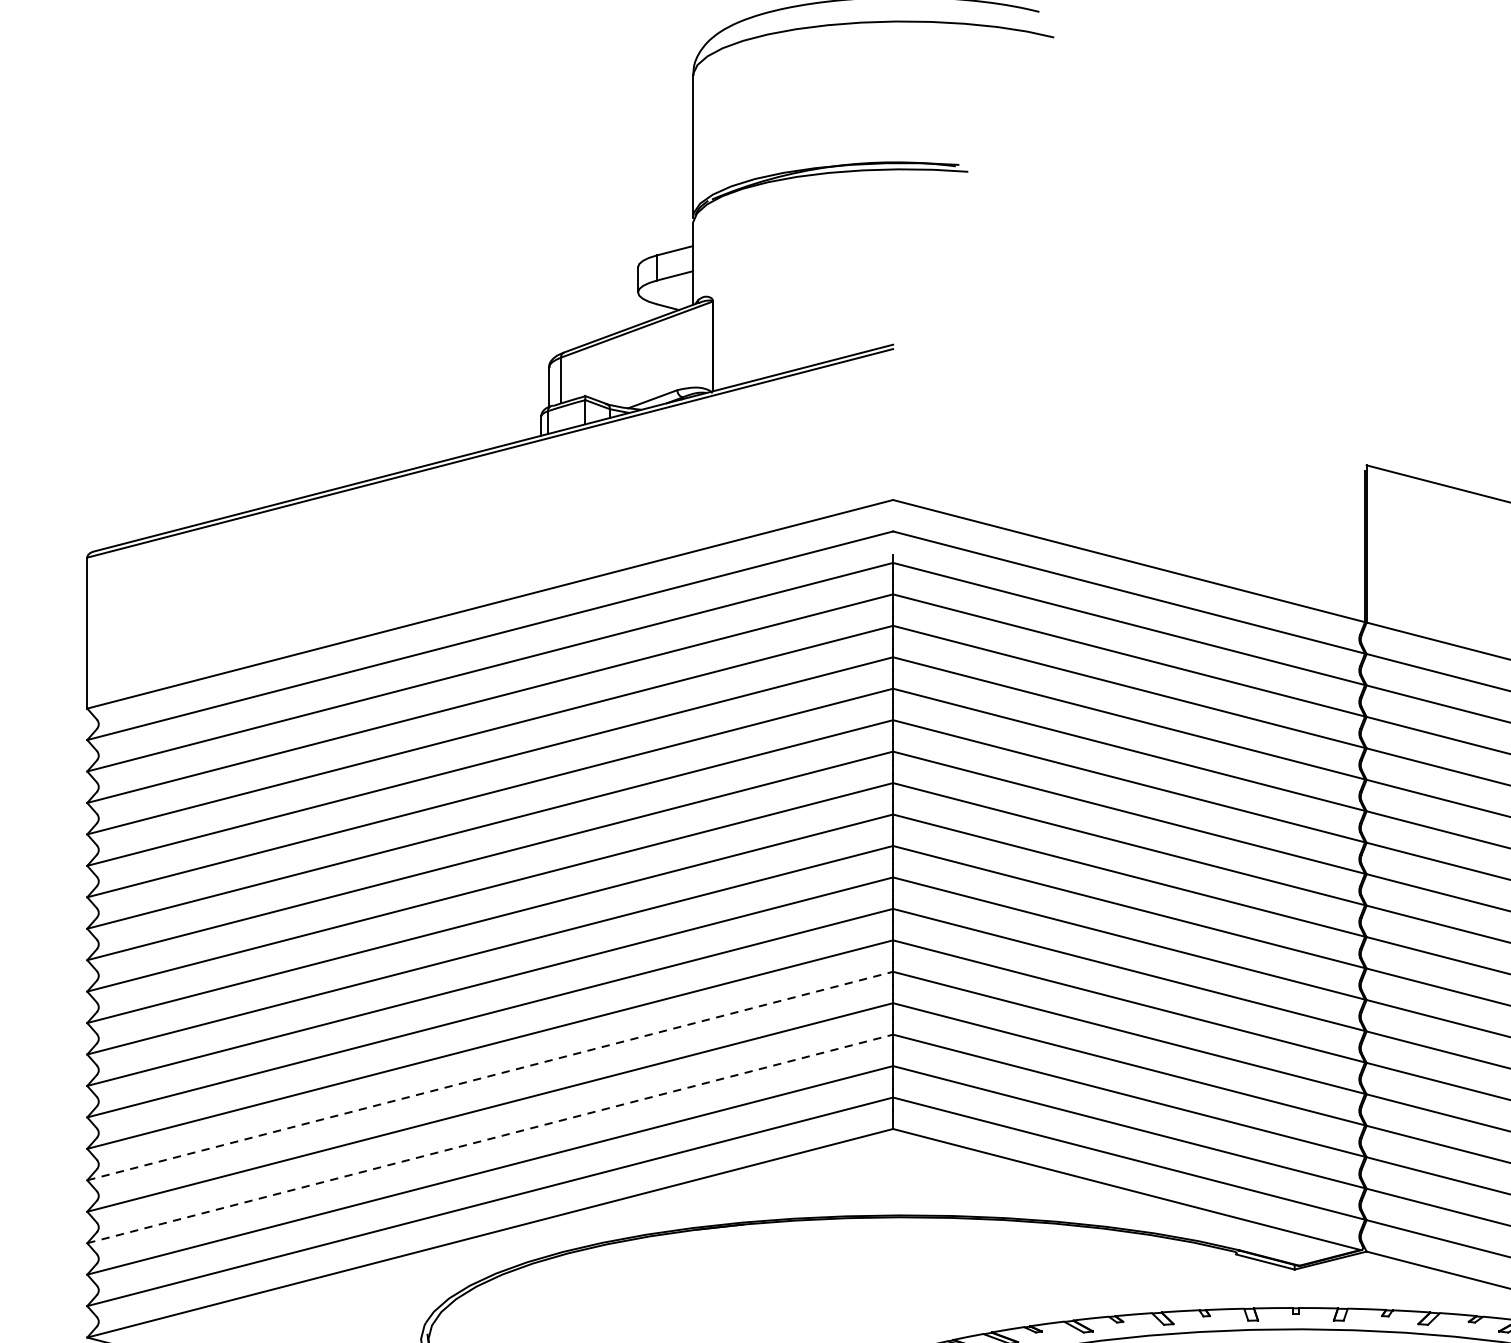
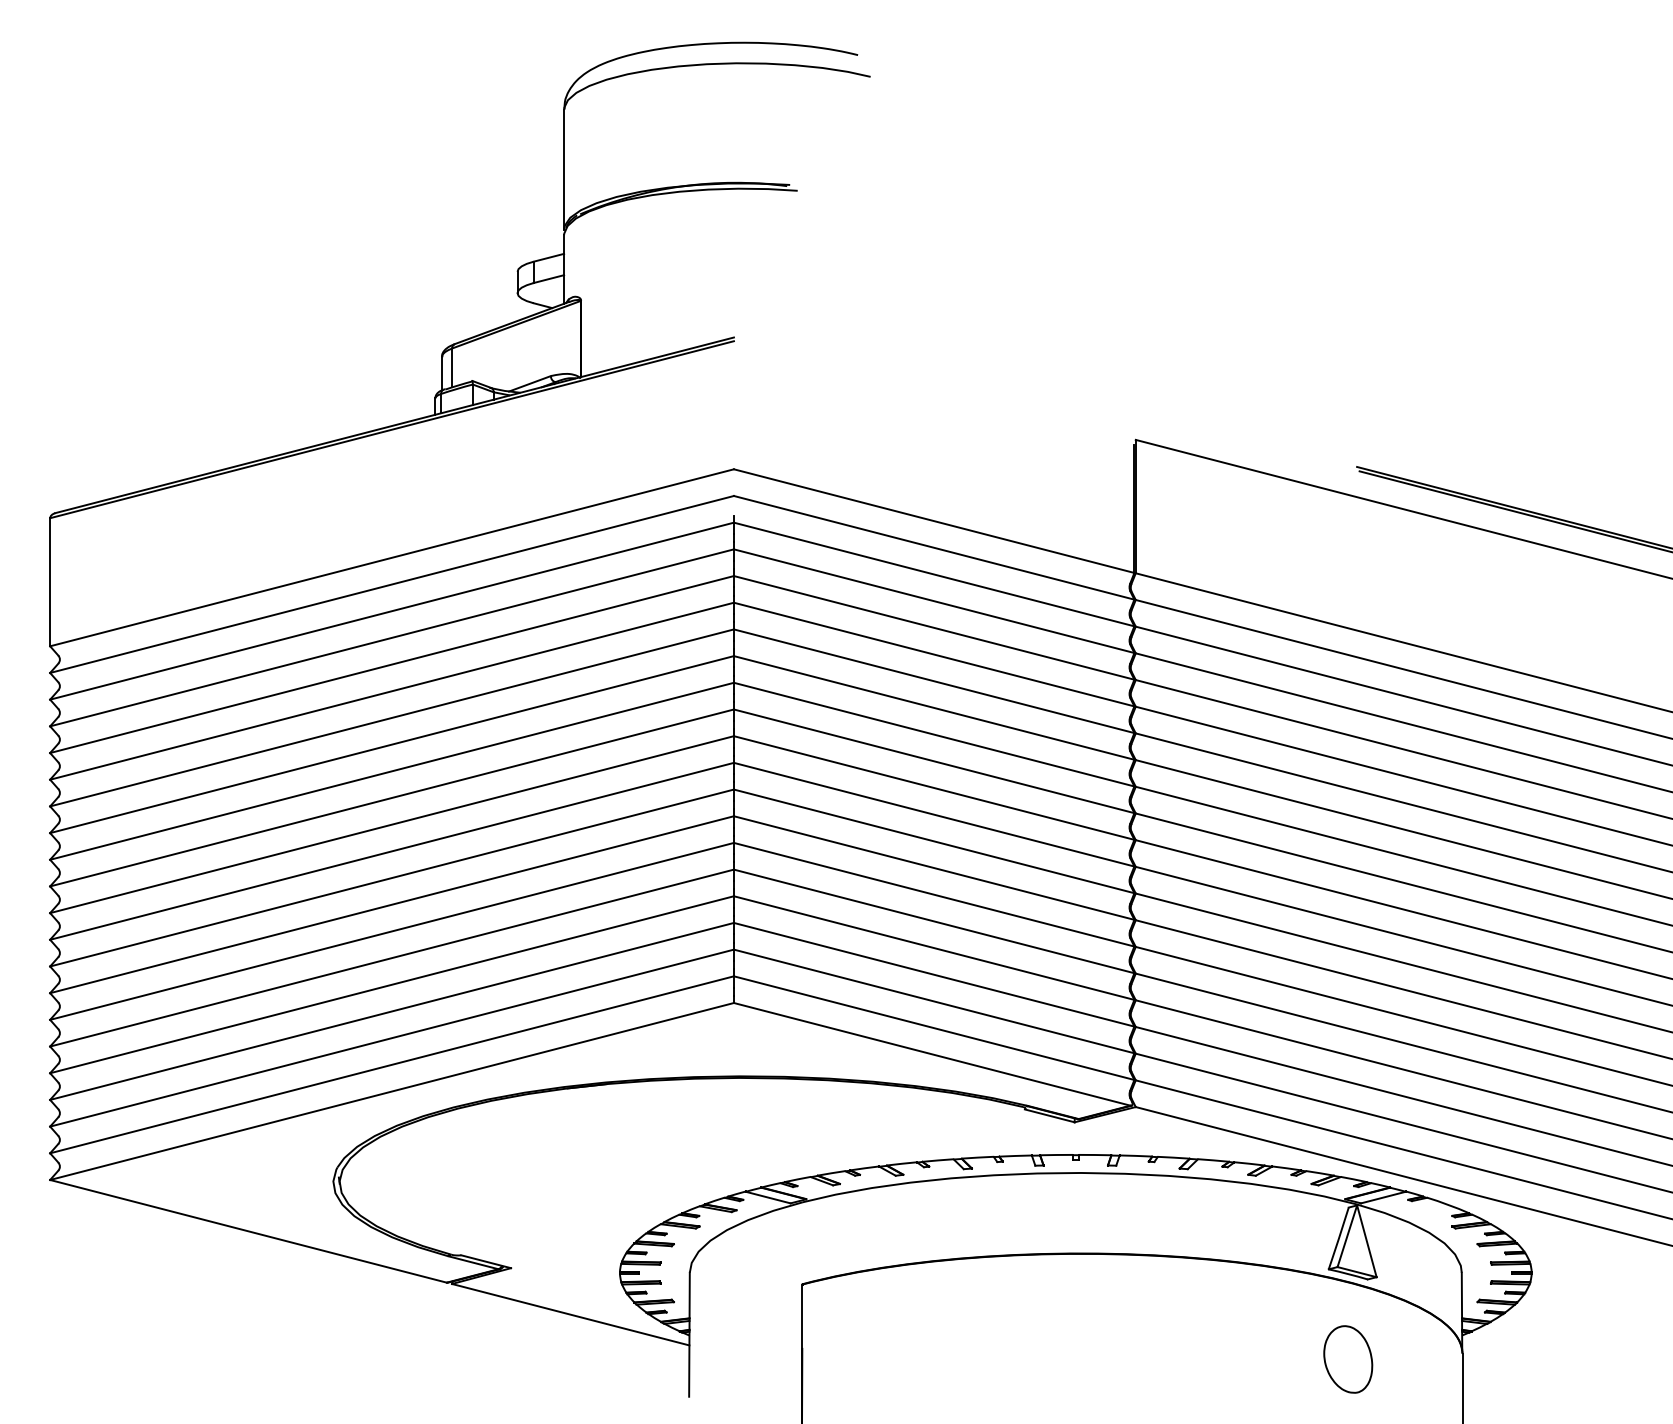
line: (490, 1075) -> (392, 957), dashed -> solid
line: (490, 1138) -> (392, 1011), dashed -> solid

